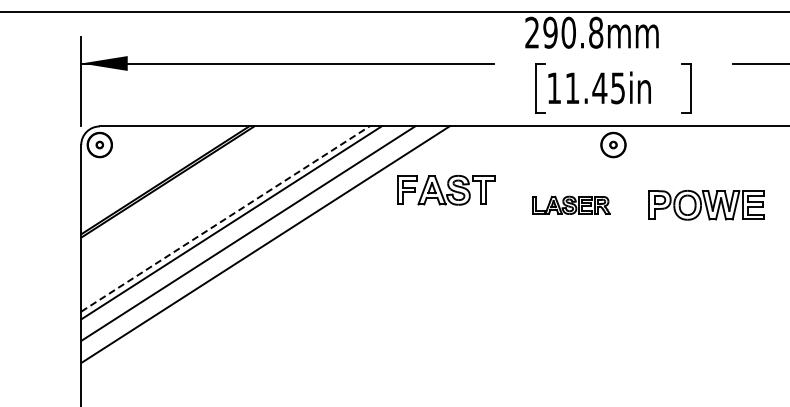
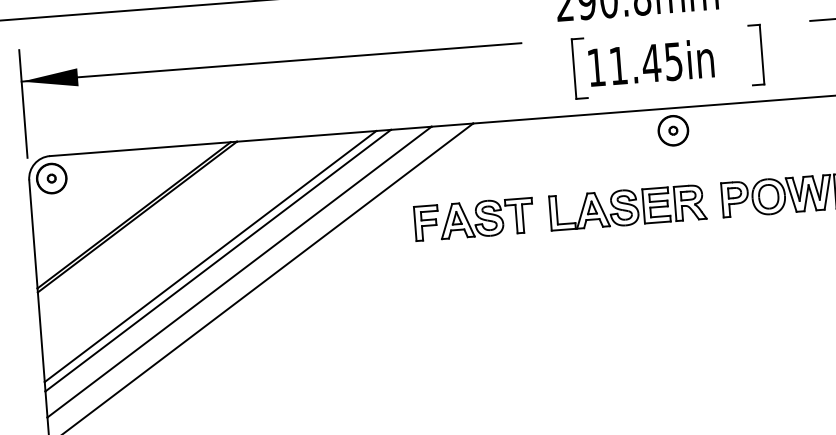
part: (446, 190) -> (474, 219), moved
part: (571, 205) -> (628, 207), size x1.67
line: (225, 218) -> (210, 255), dashed -> solid

